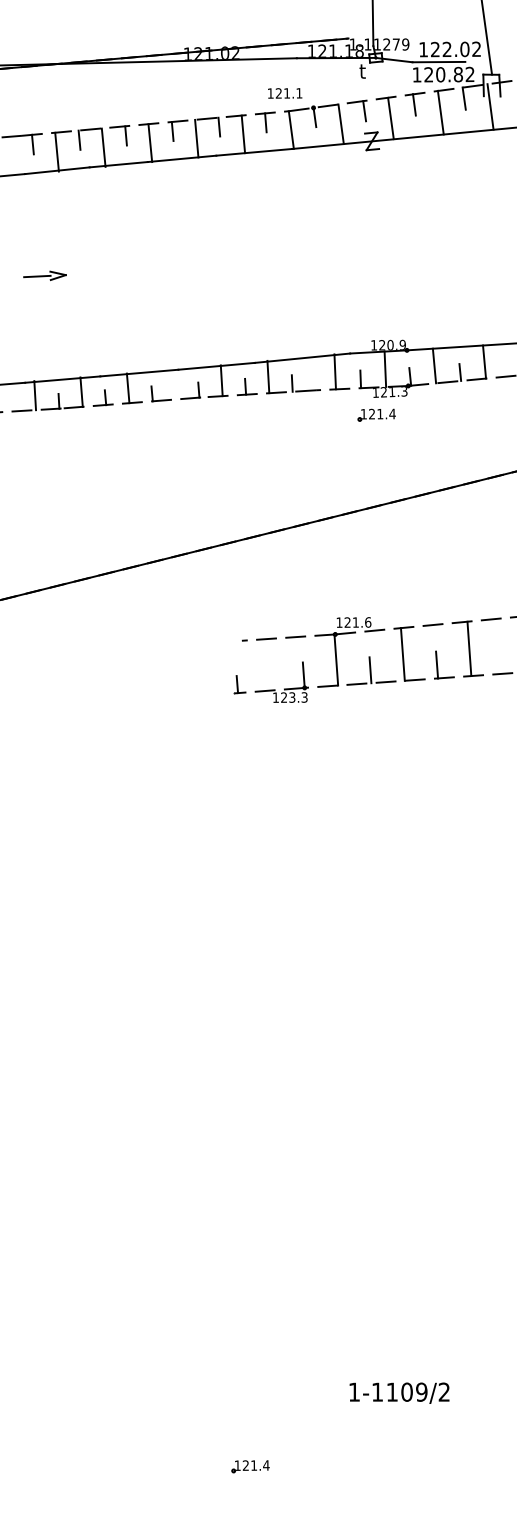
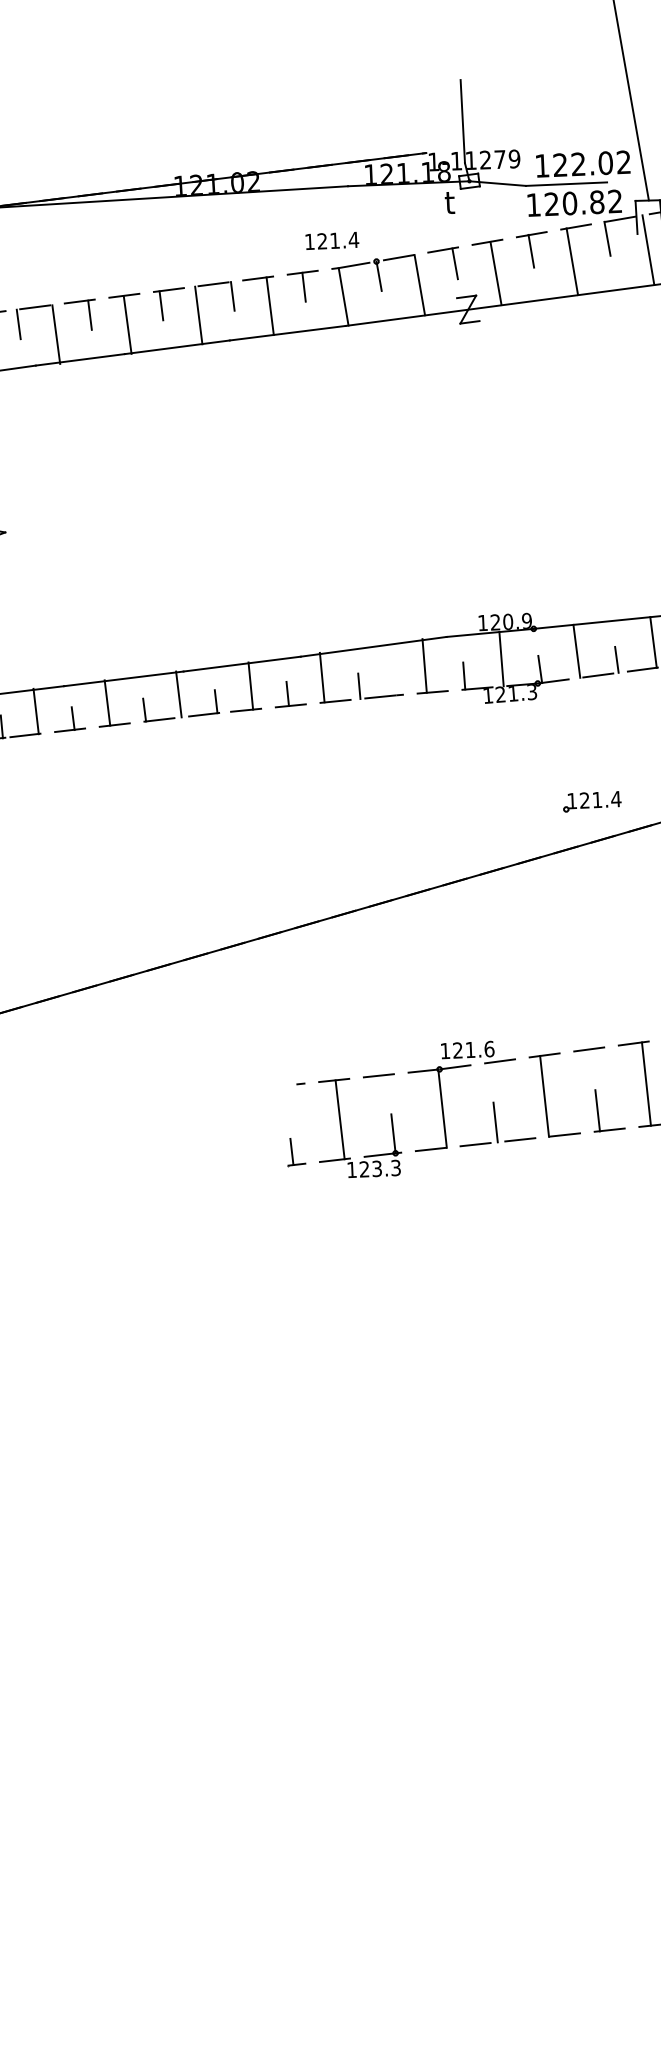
text: (299, 93) -> (354, 240), 121.1 -> 121.4
line: (174, 384) -> (178, 694), added
part: (376, 414) -> (591, 800), moved
line: (269, 664) -> (340, 1119), added

